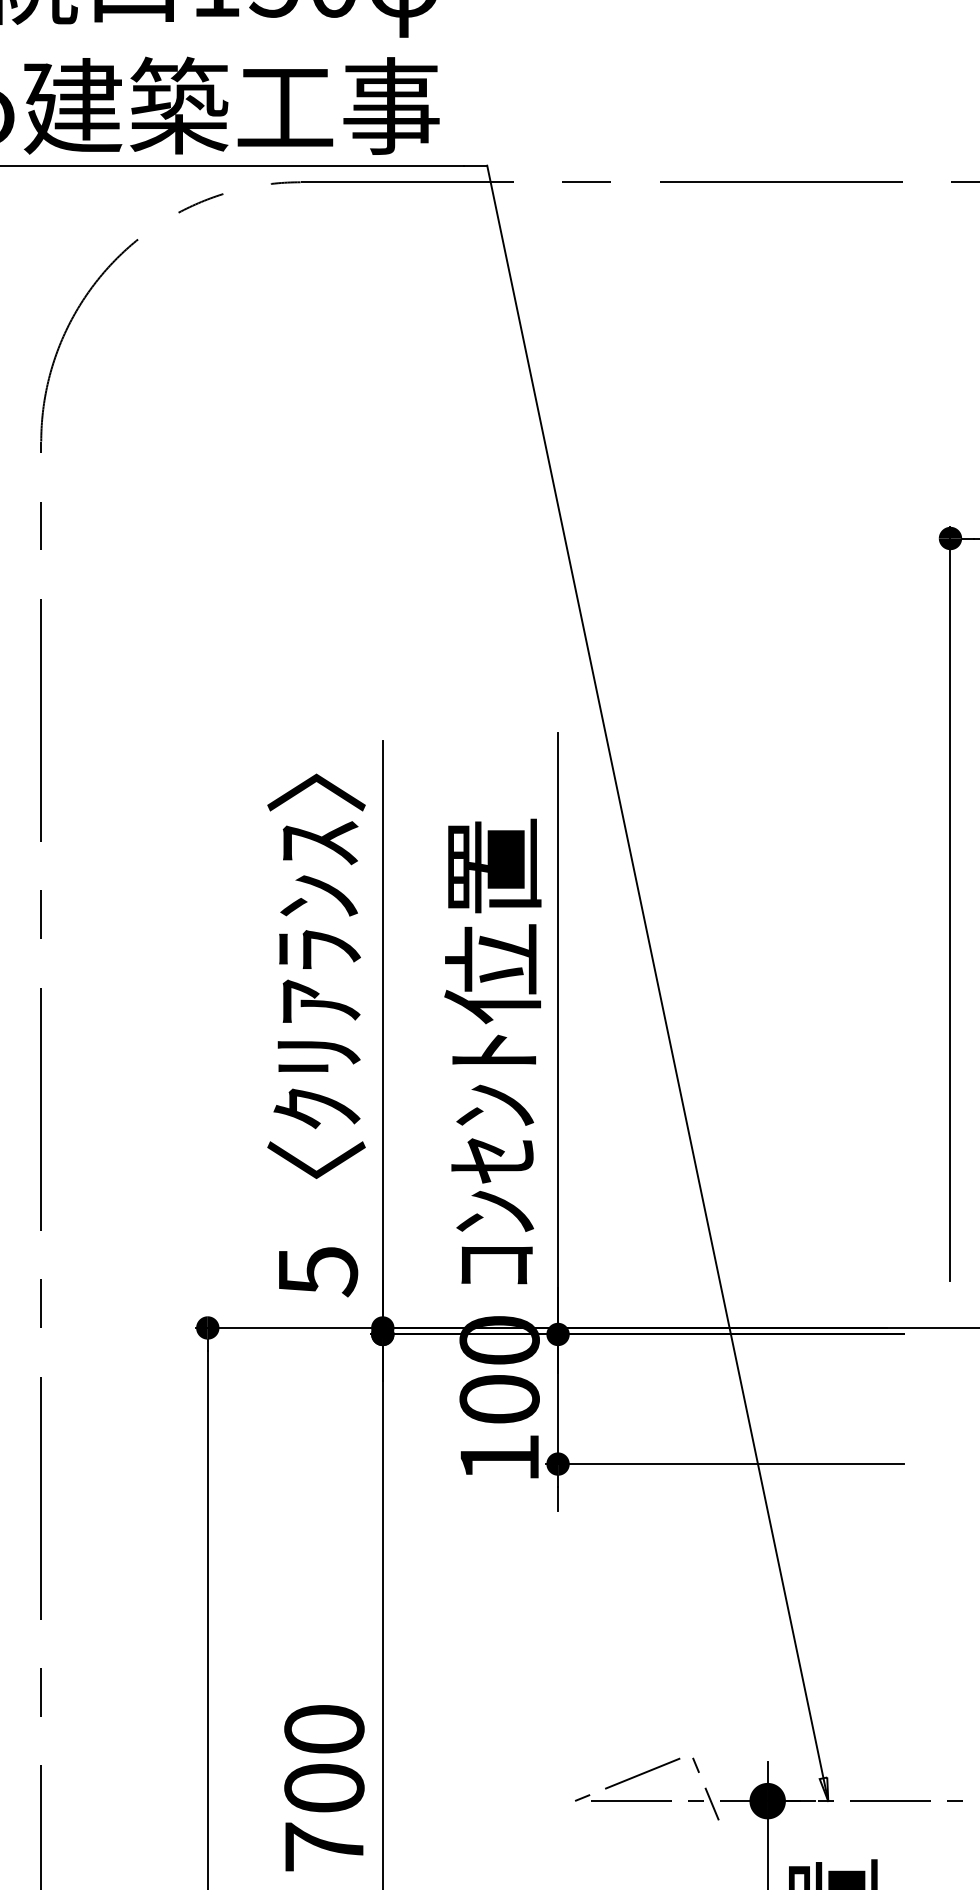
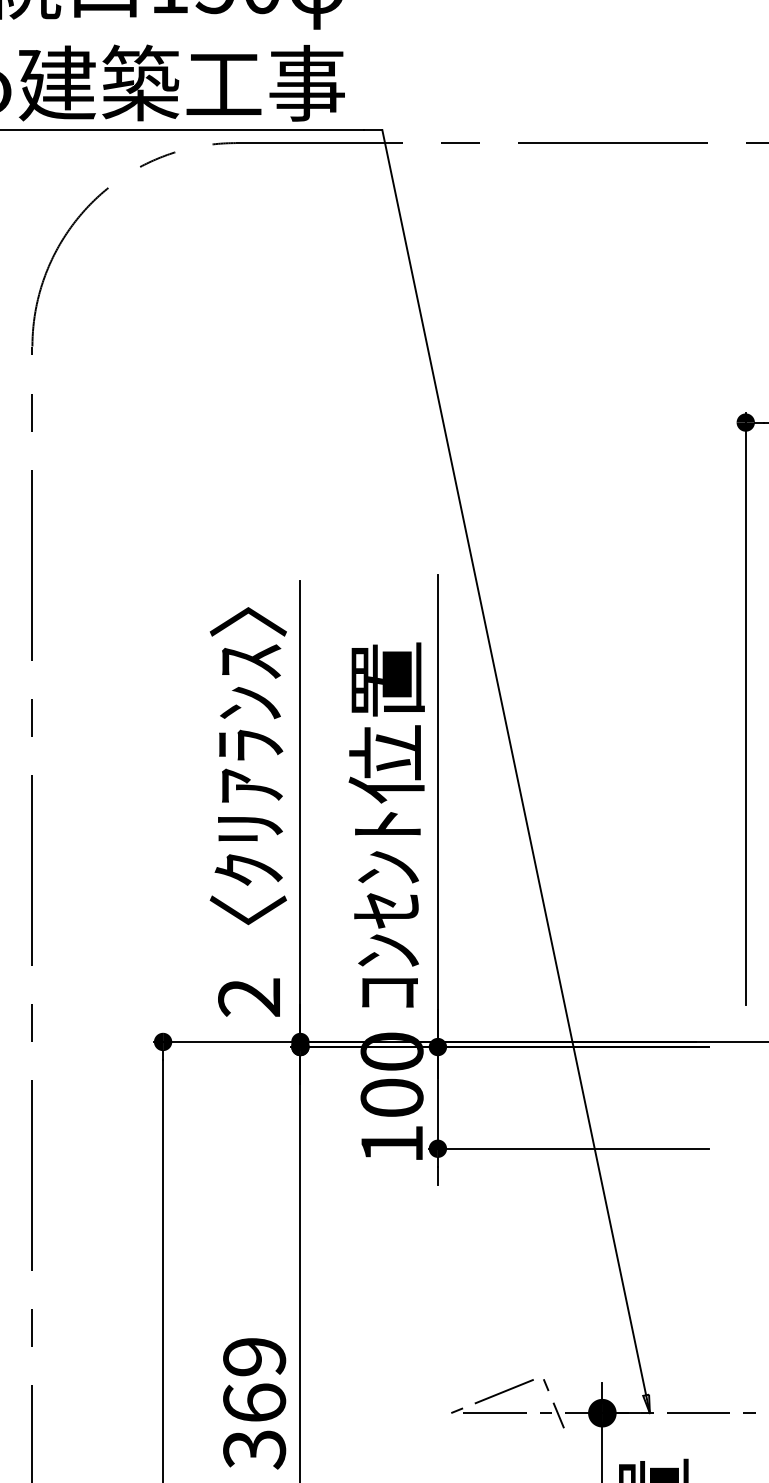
text: (317, 1271) -> (249, 997), 5 -> 2
text: (324, 1788) -> (254, 1403), 700 -> 369

